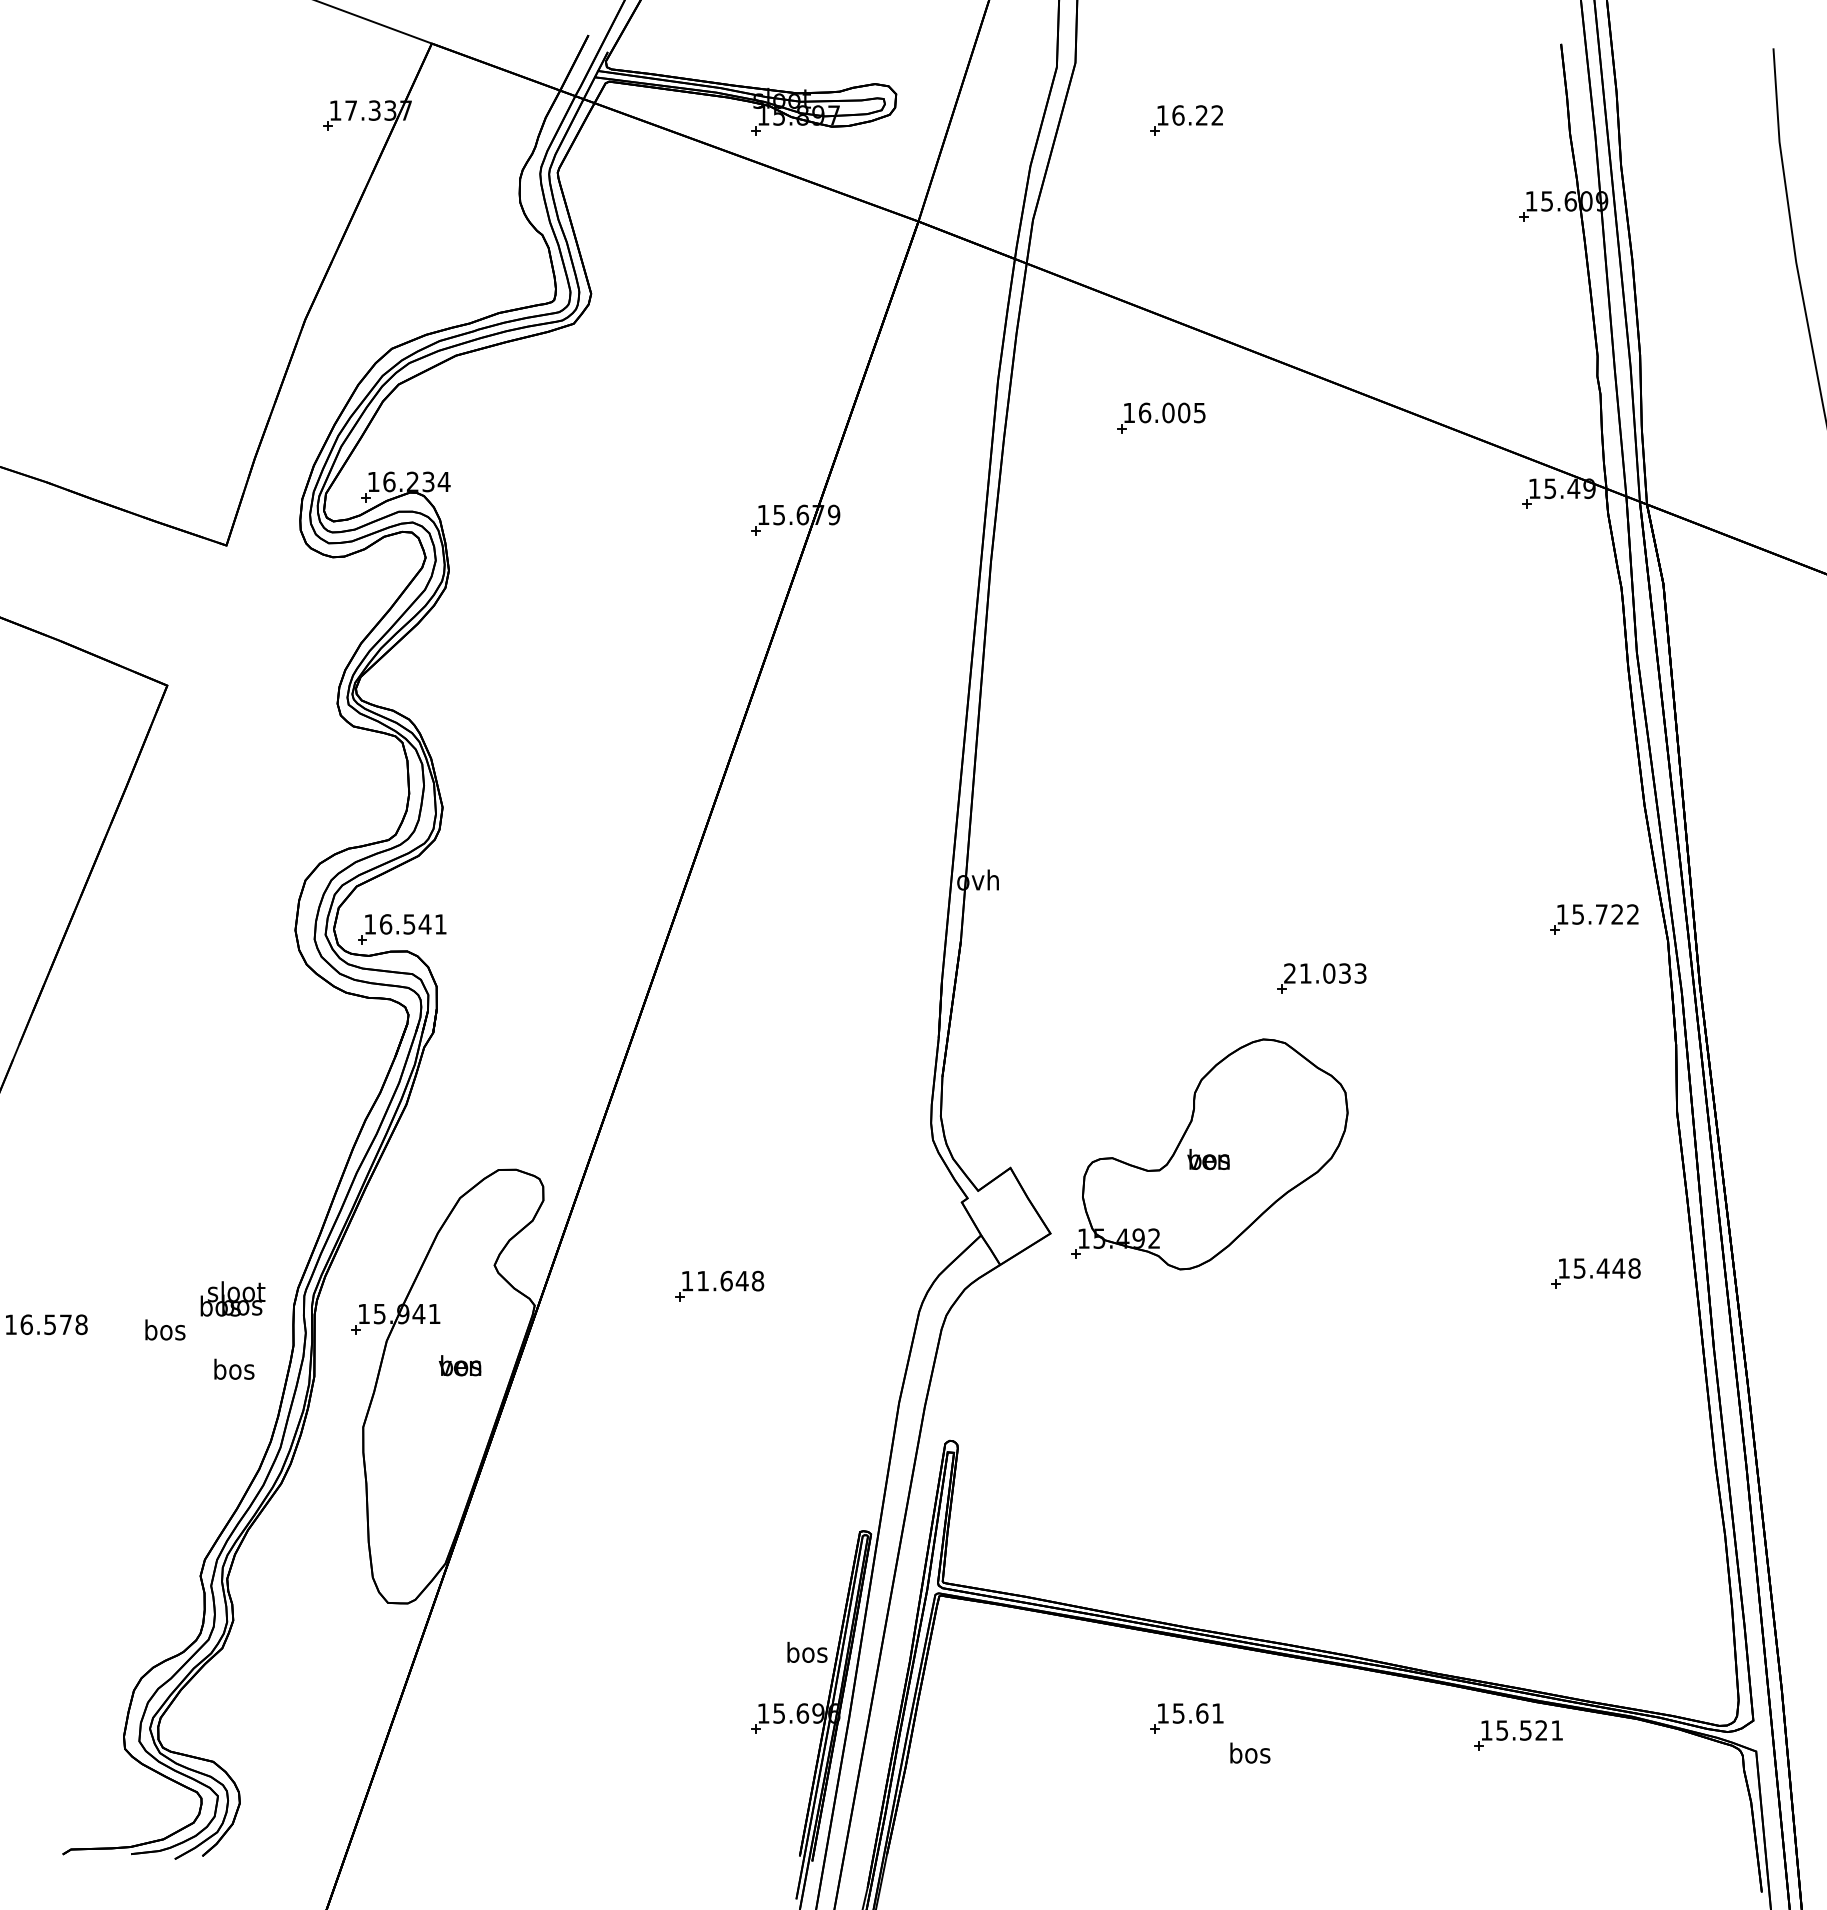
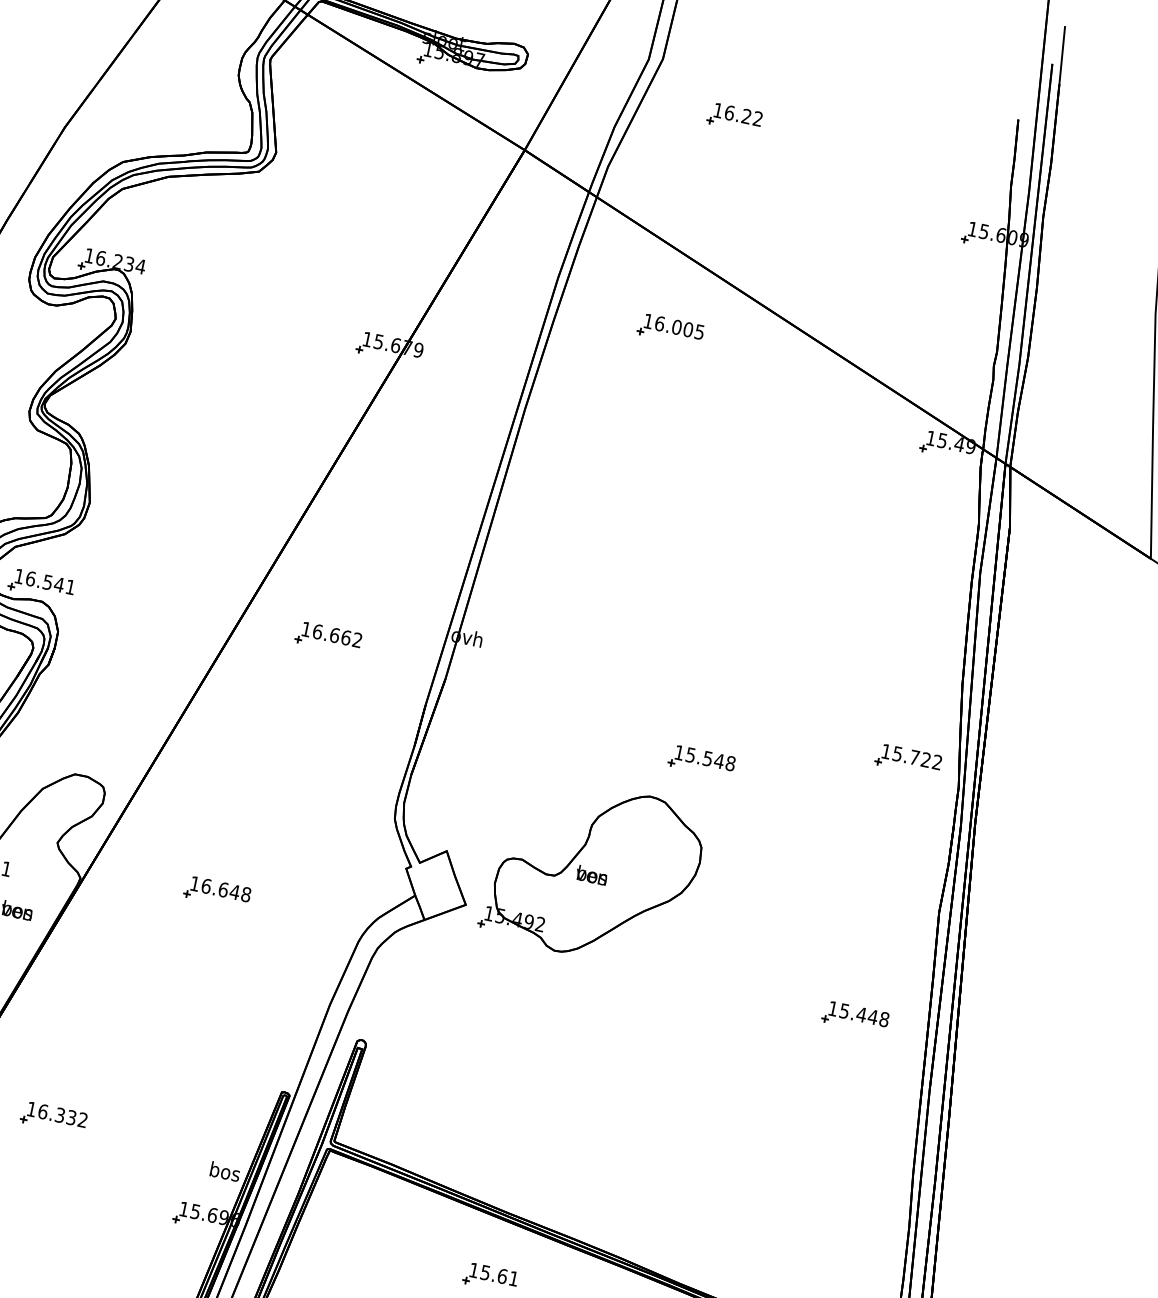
part: (795, 919) -> (328, 637), added
text: (1325, 973) -> (705, 758), 21.033 -> 15.548
text: (703, 1280) -> (206, 885), 11.648 -> 16.648
part: (566, 1628) -> (54, 1117), added

